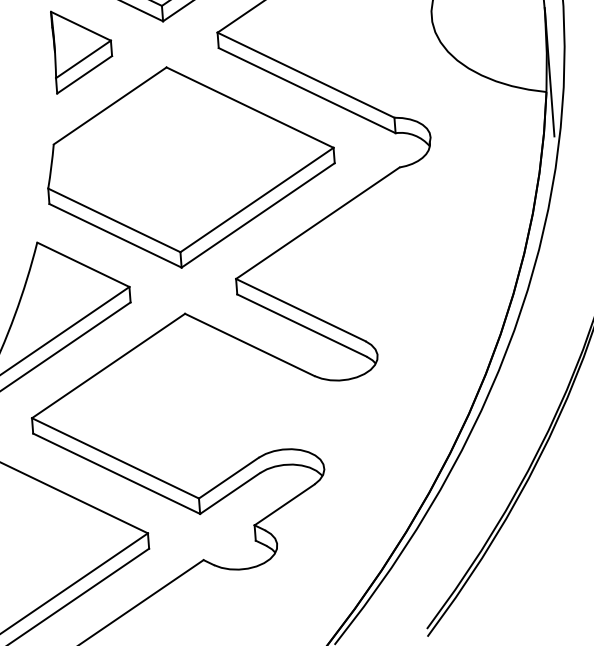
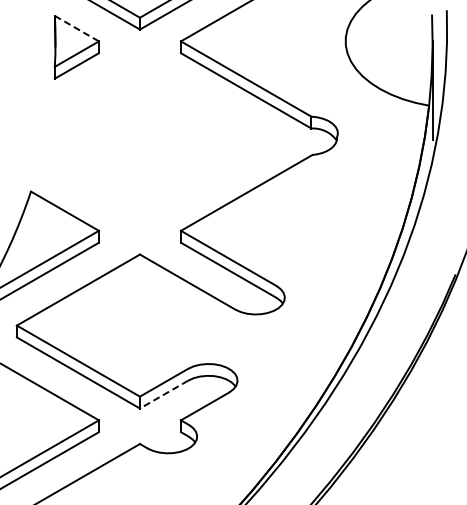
line: (81, 26) -> (77, 28), solid -> dashed
part: (190, 166) -> (152, 142), removed
line: (230, 493) -> (164, 394), solid -> dashed

